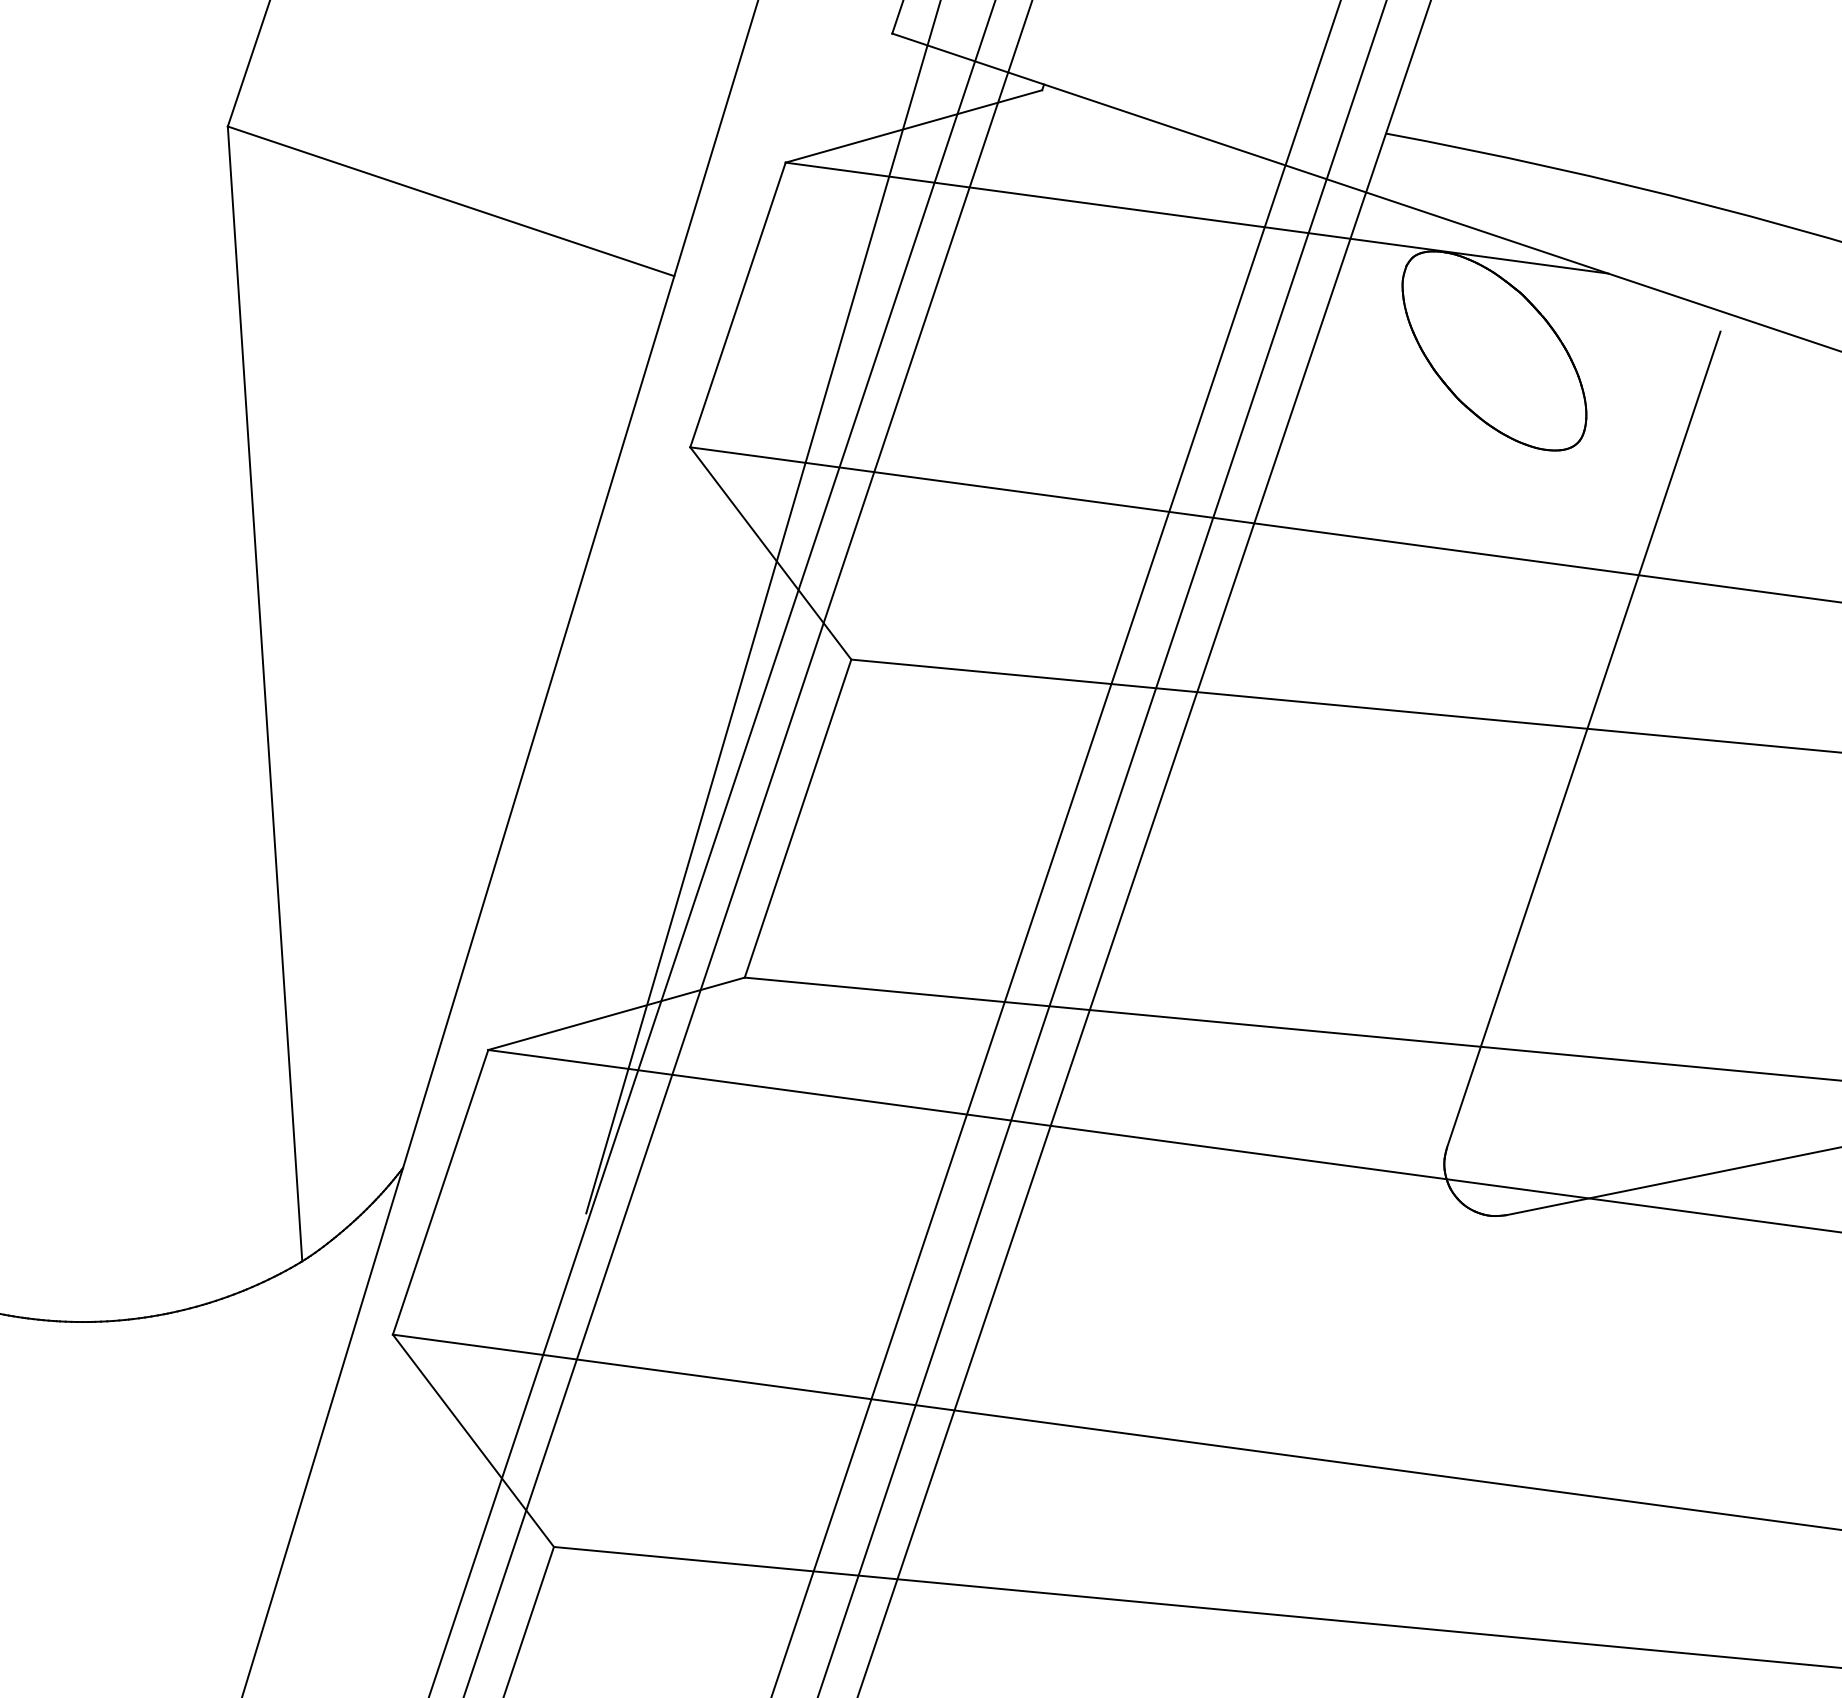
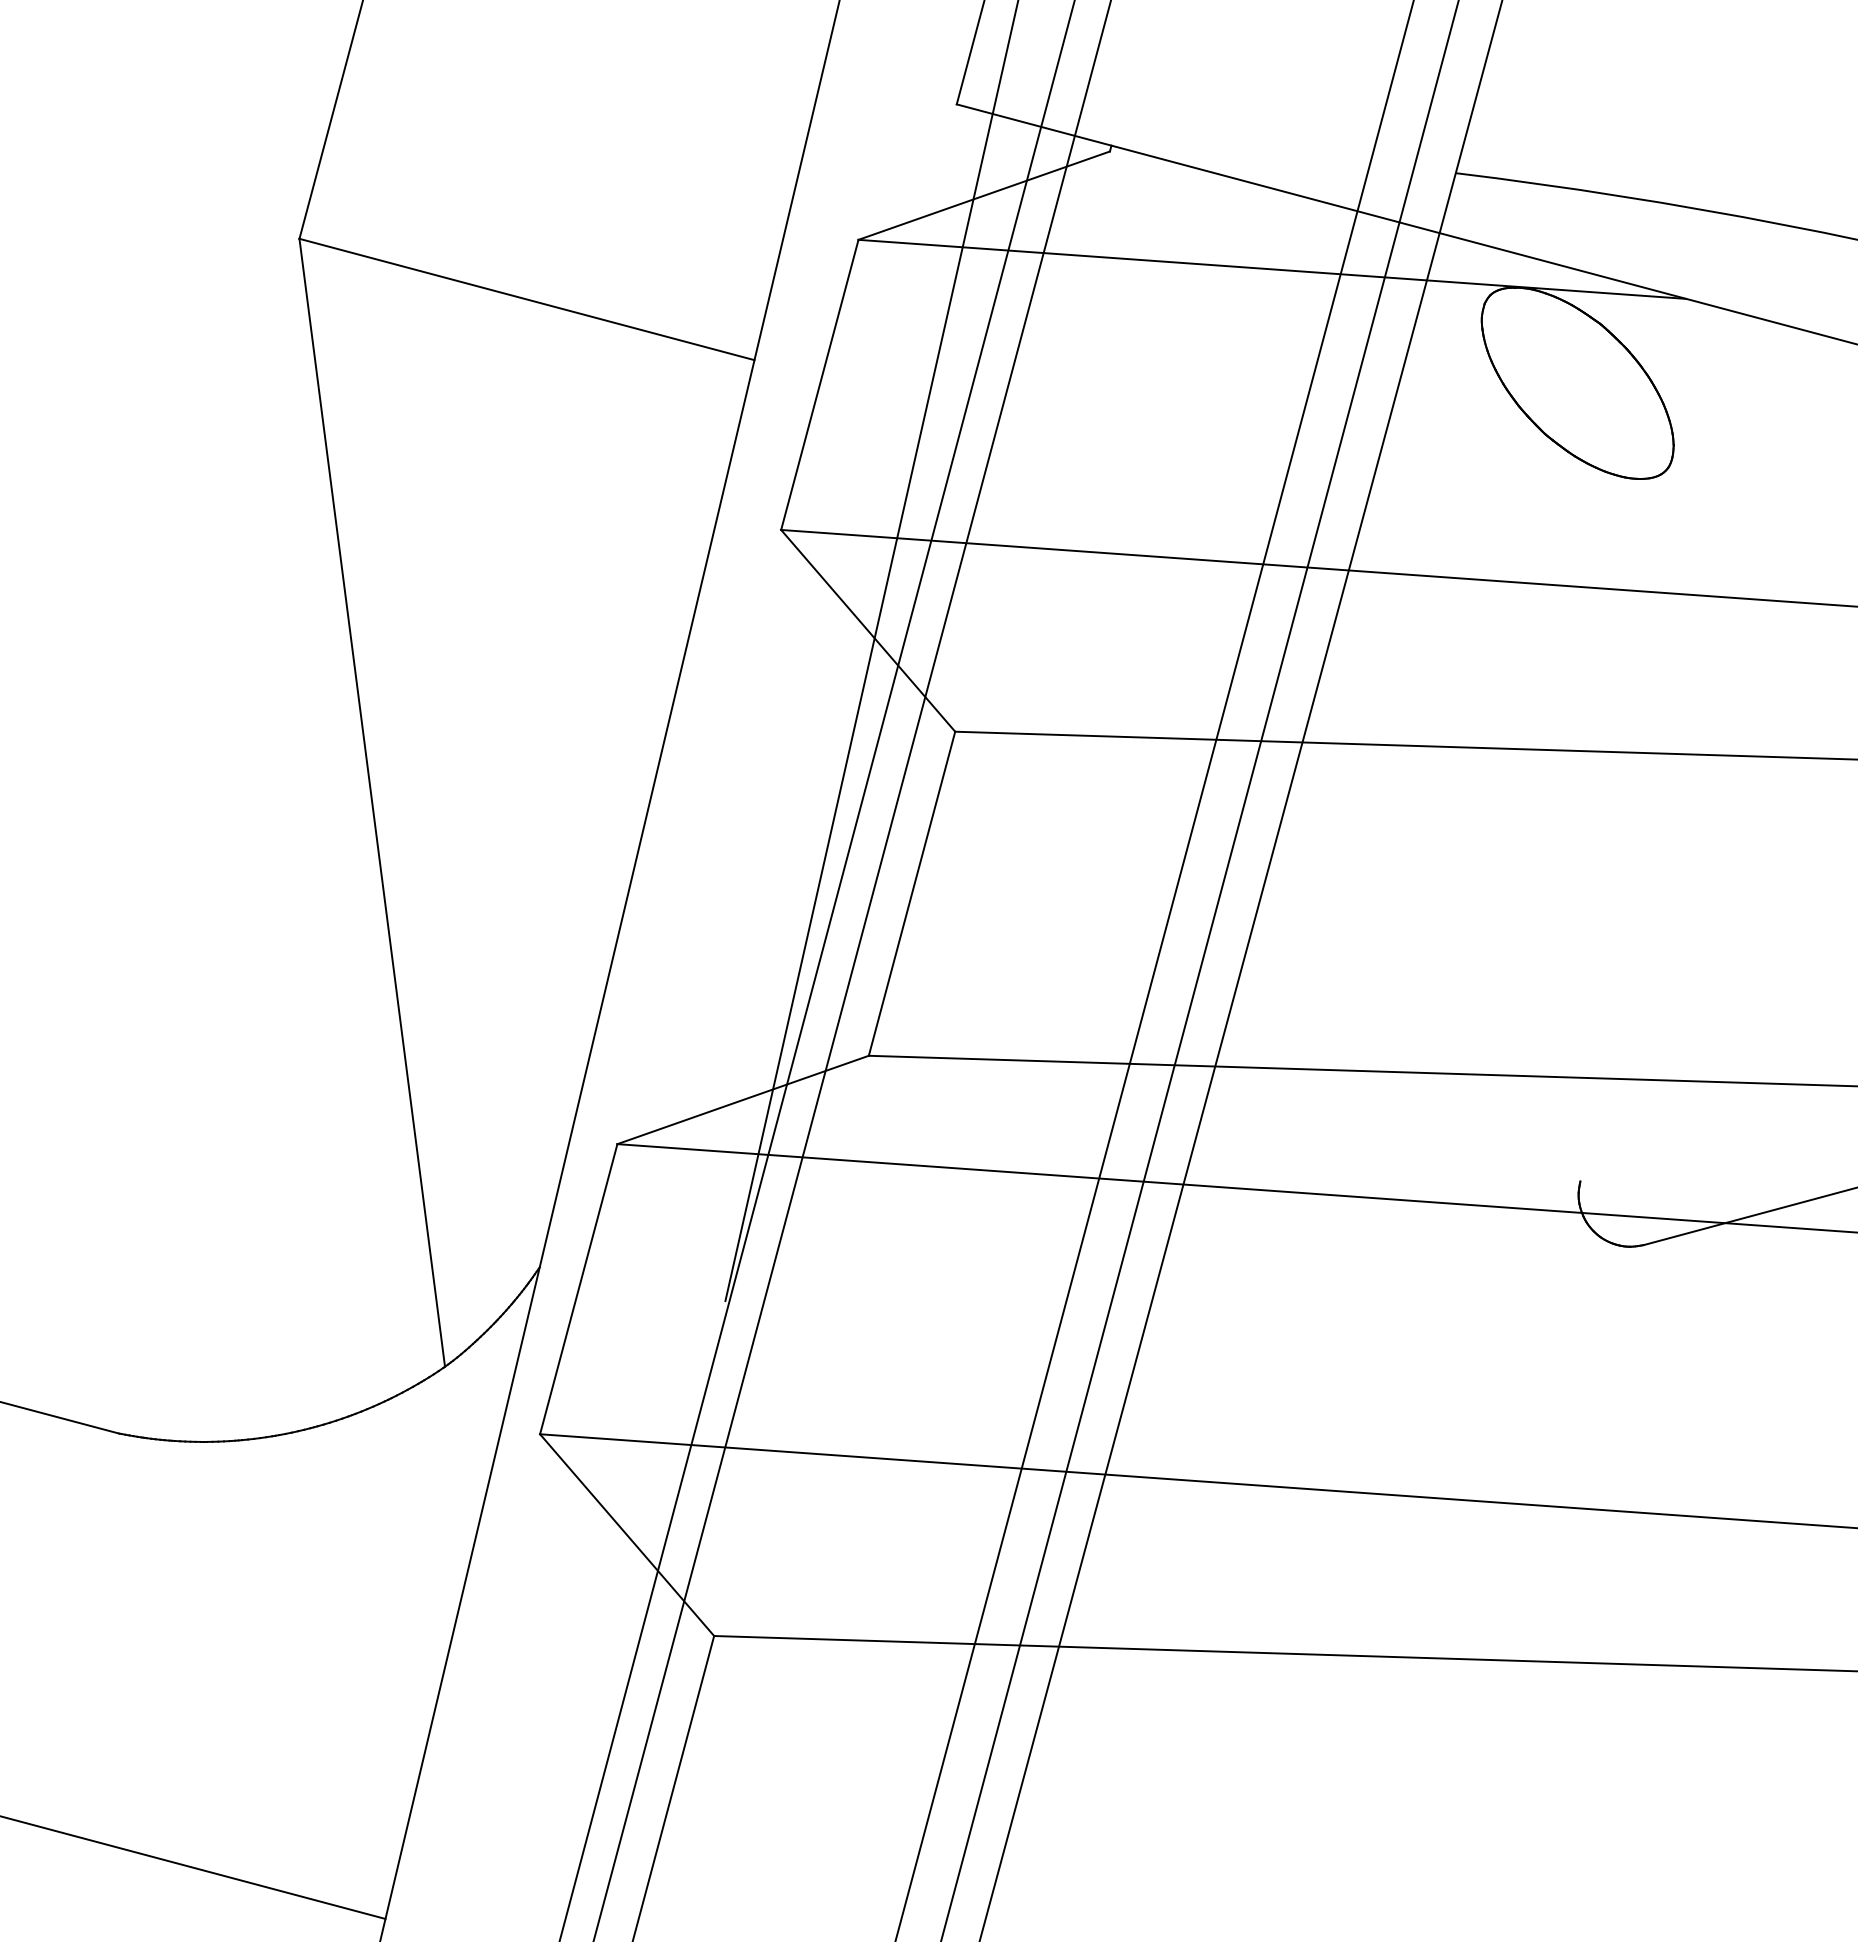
line: (1584, 739) -> (1691, 765), removed

